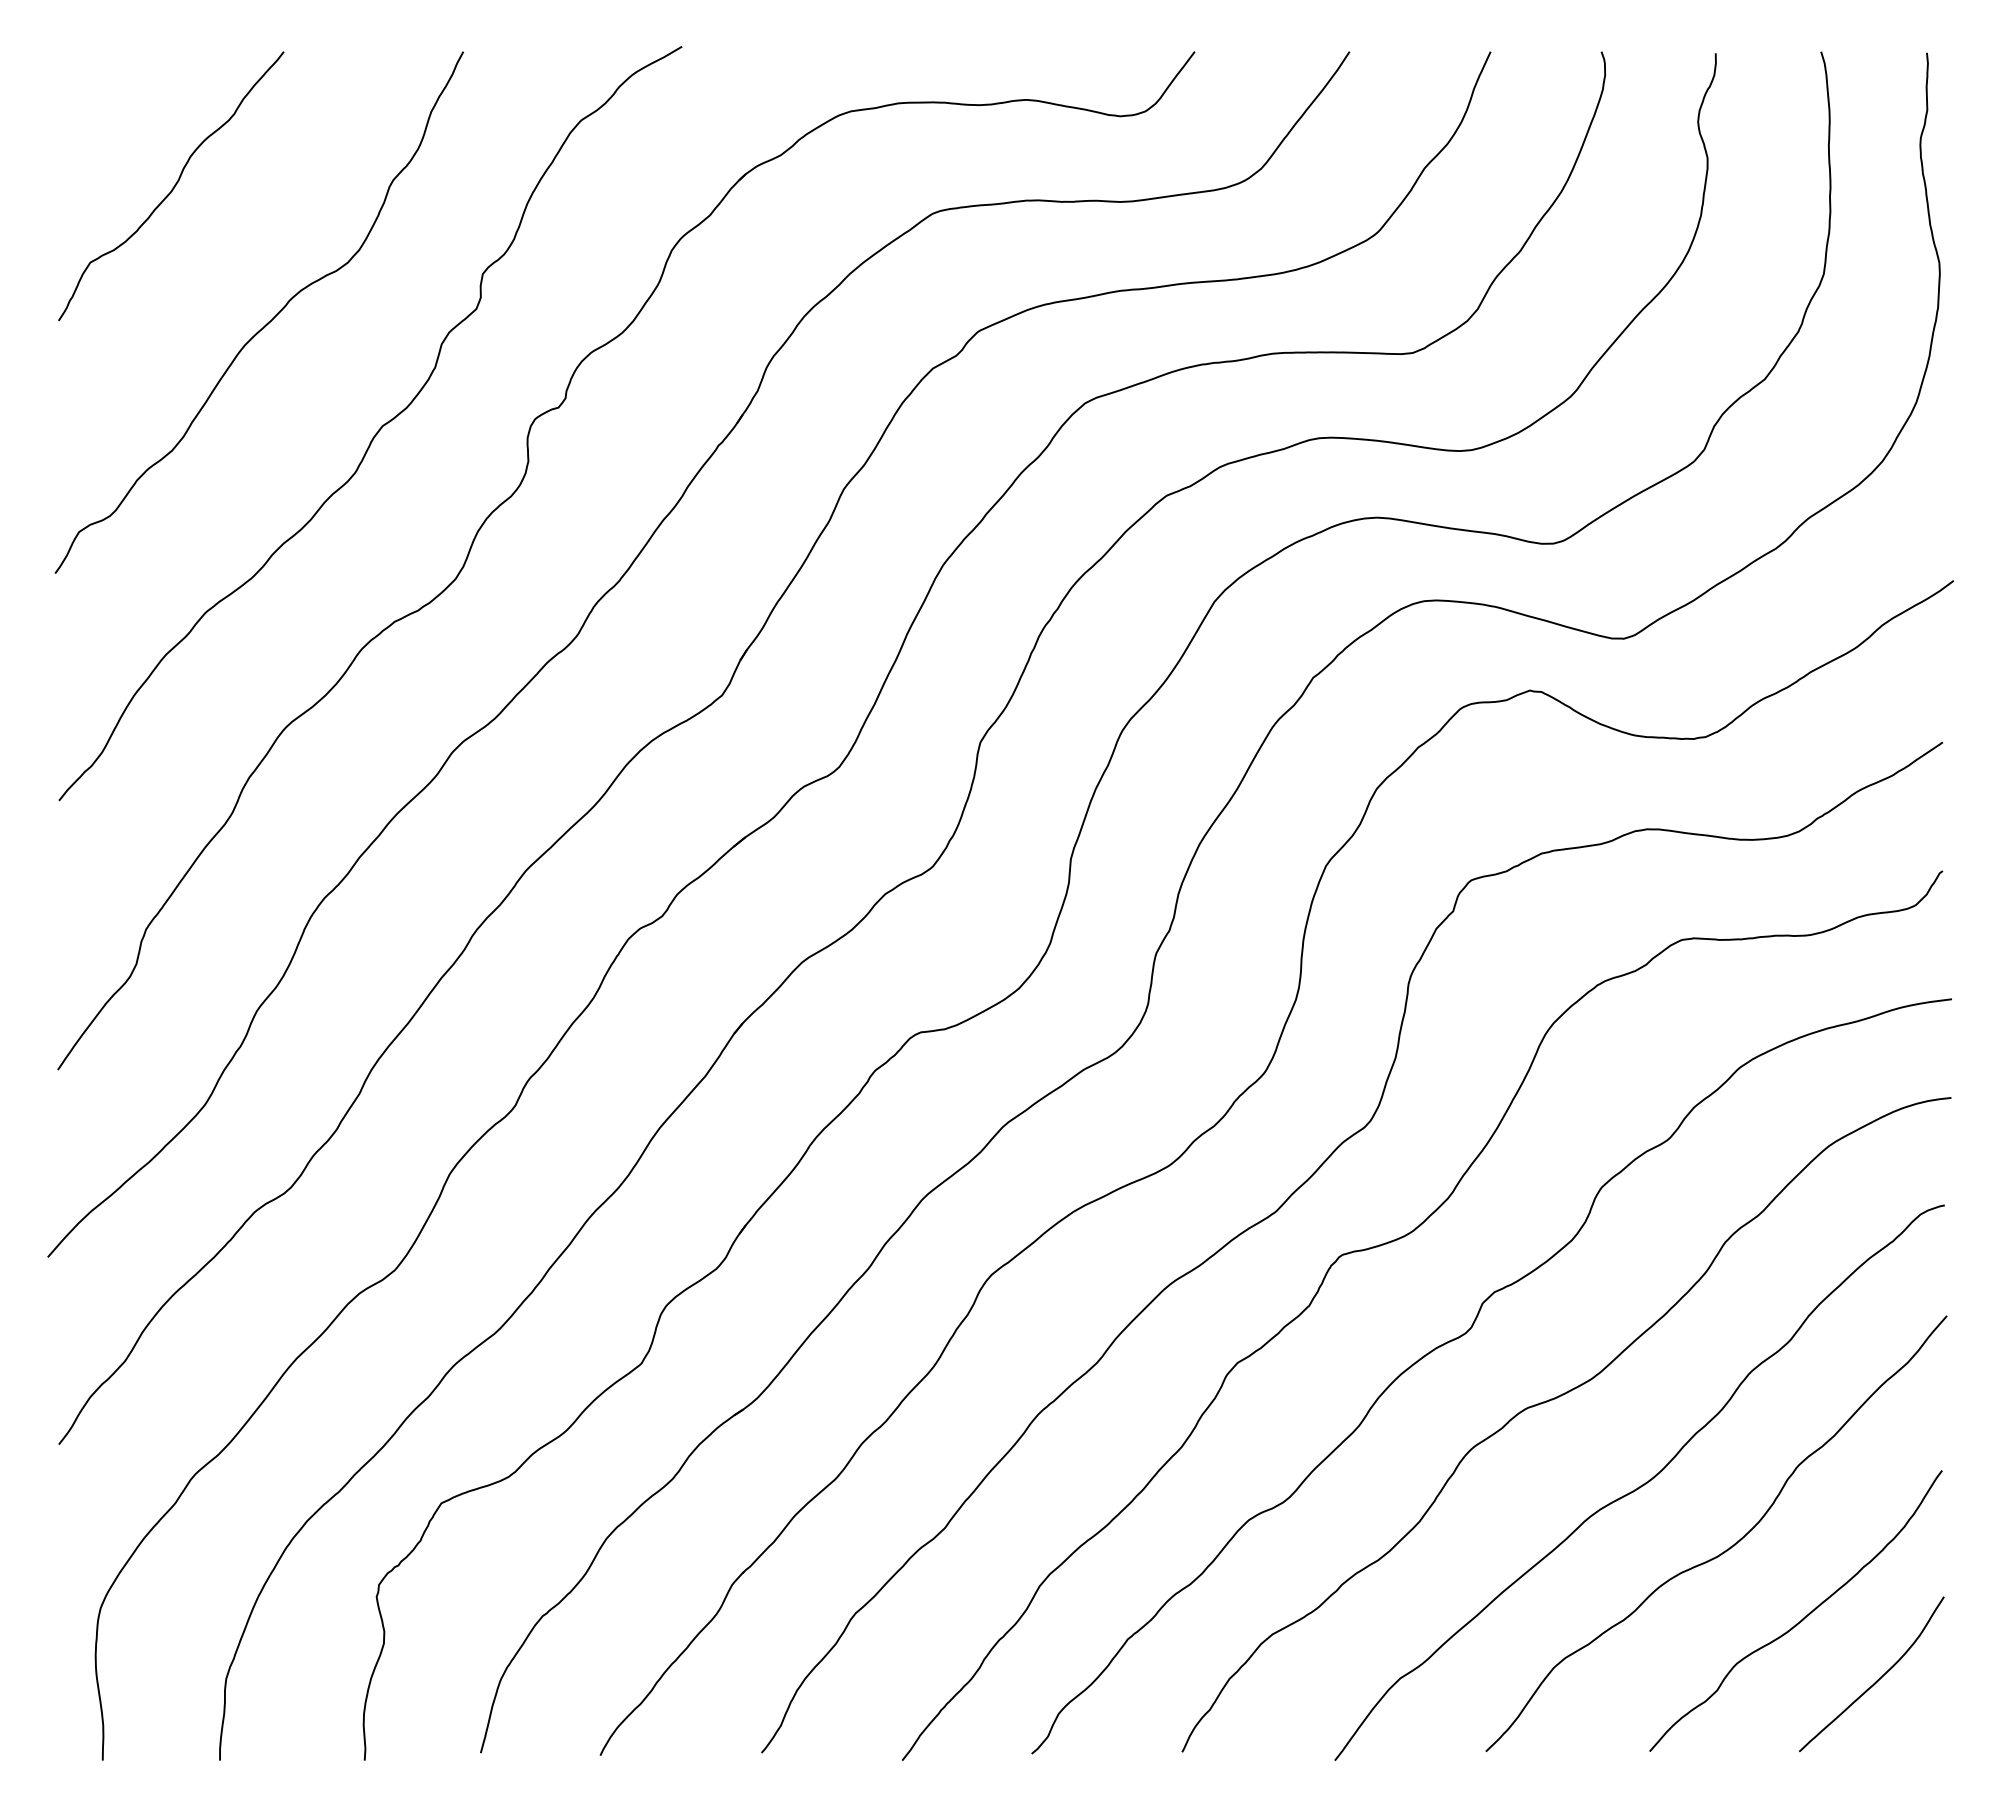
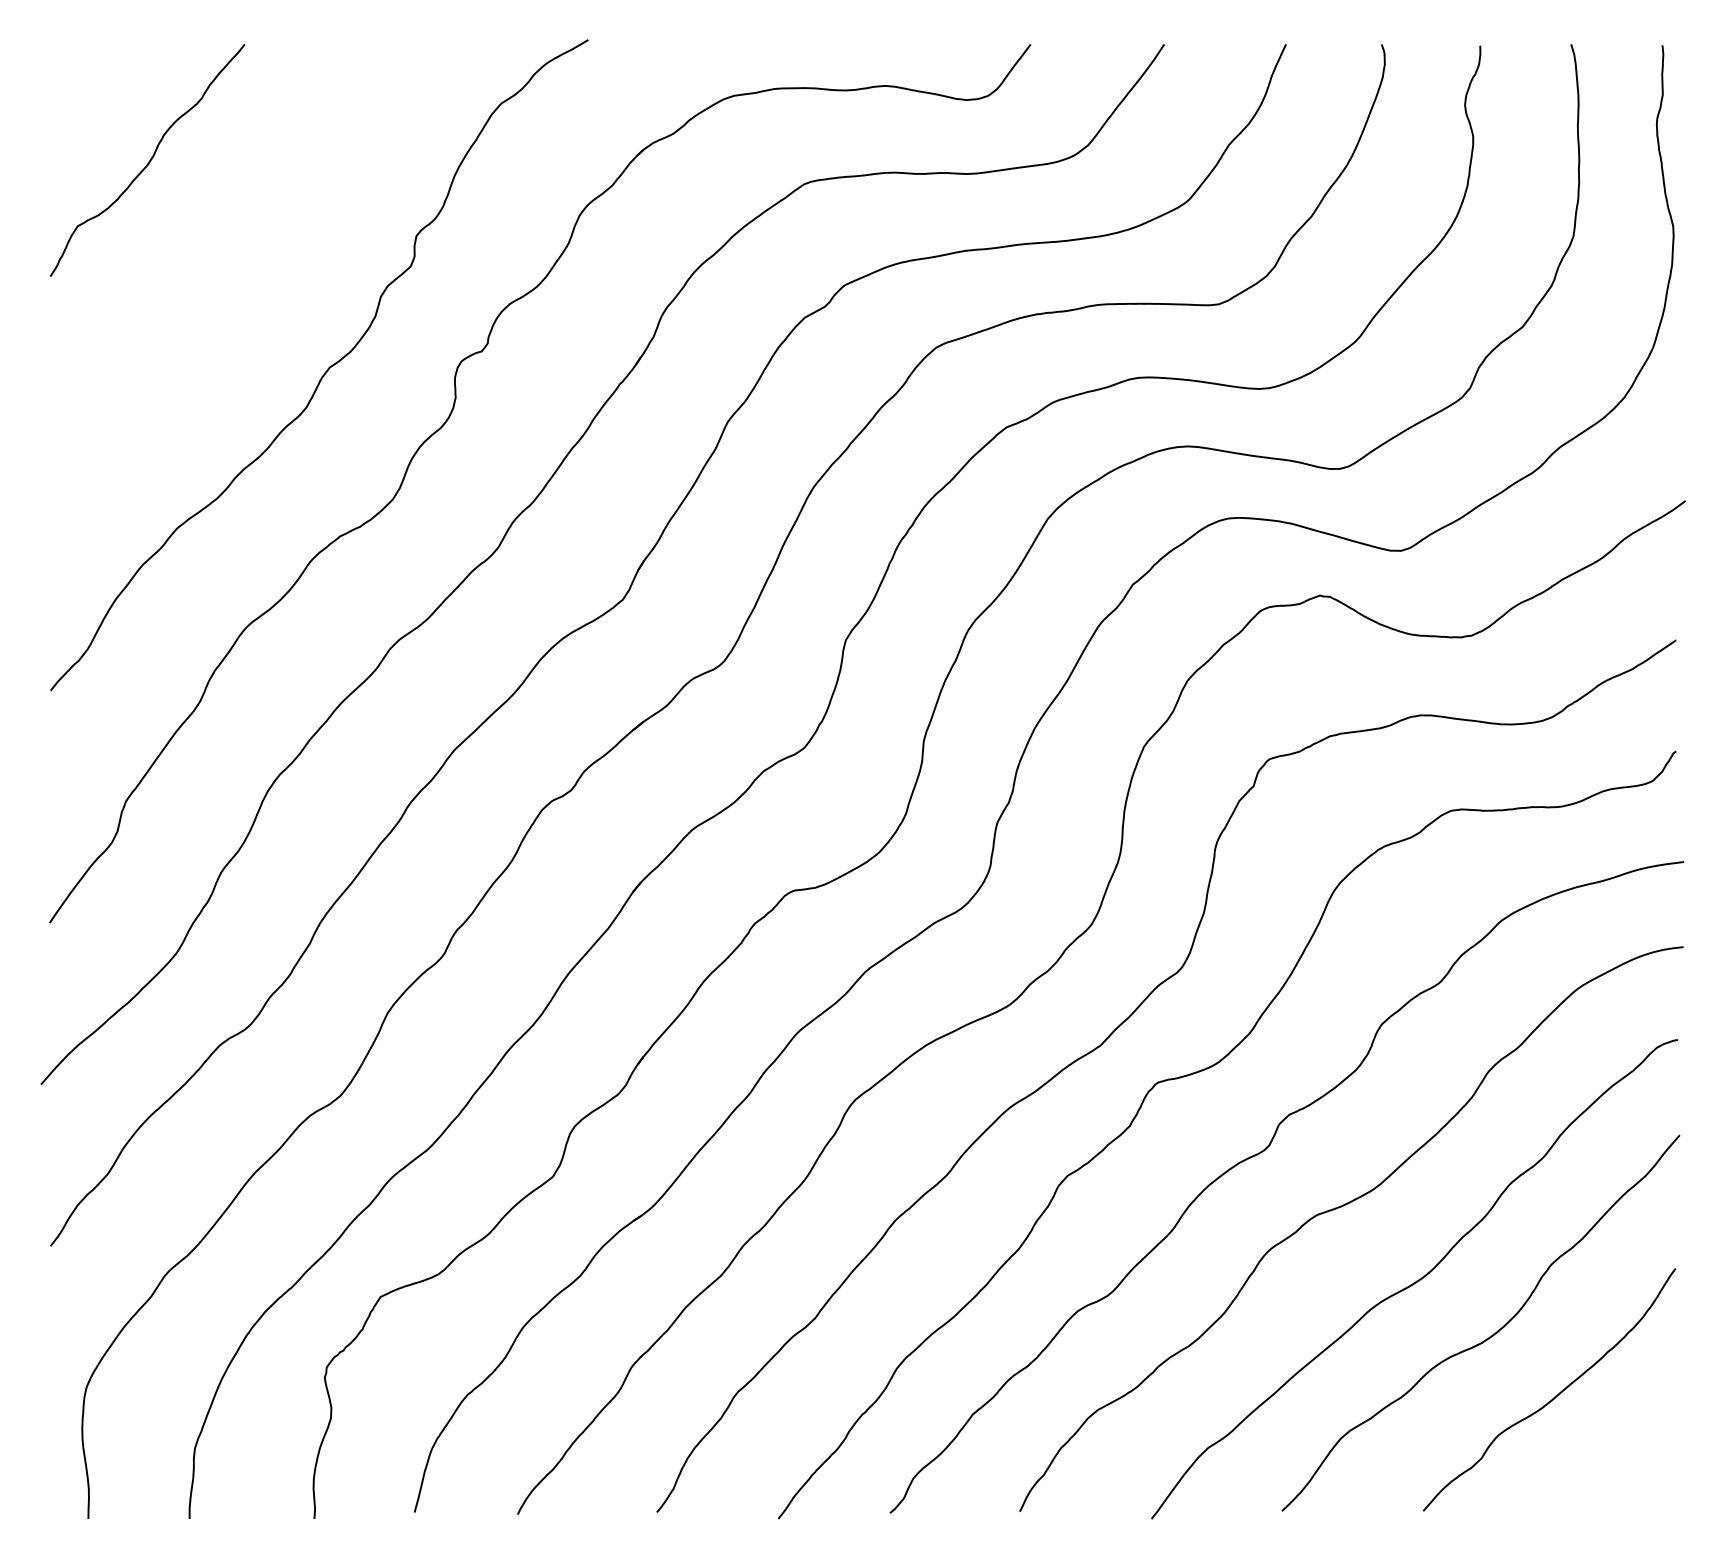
curve: (268, 321) -> (231, 277), removed
curve: (1877, 1679) -> (1619, 1448), removed

